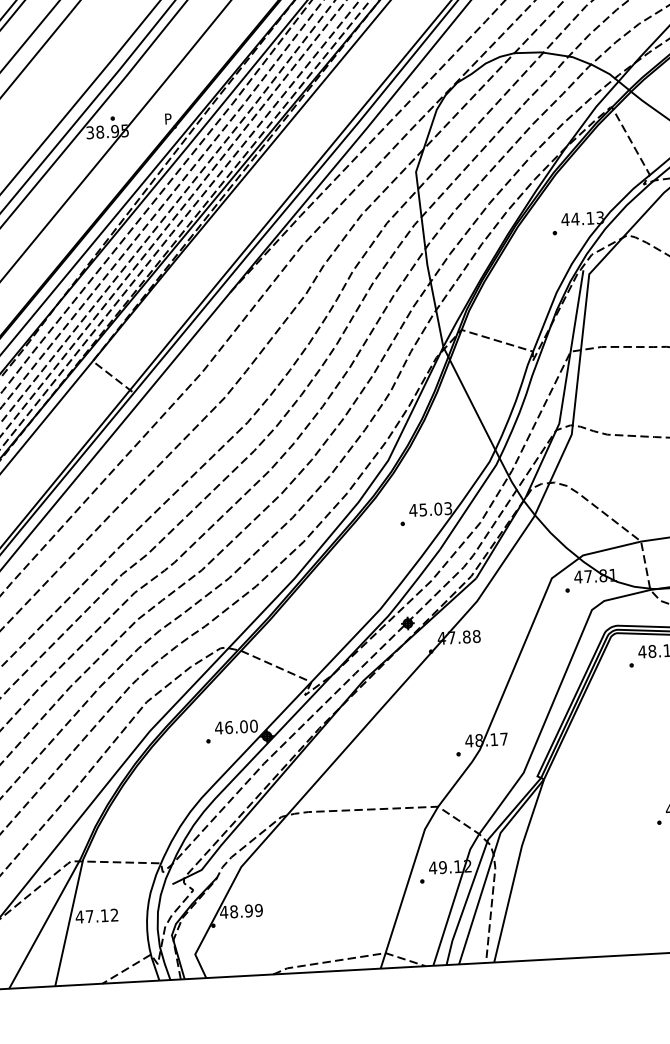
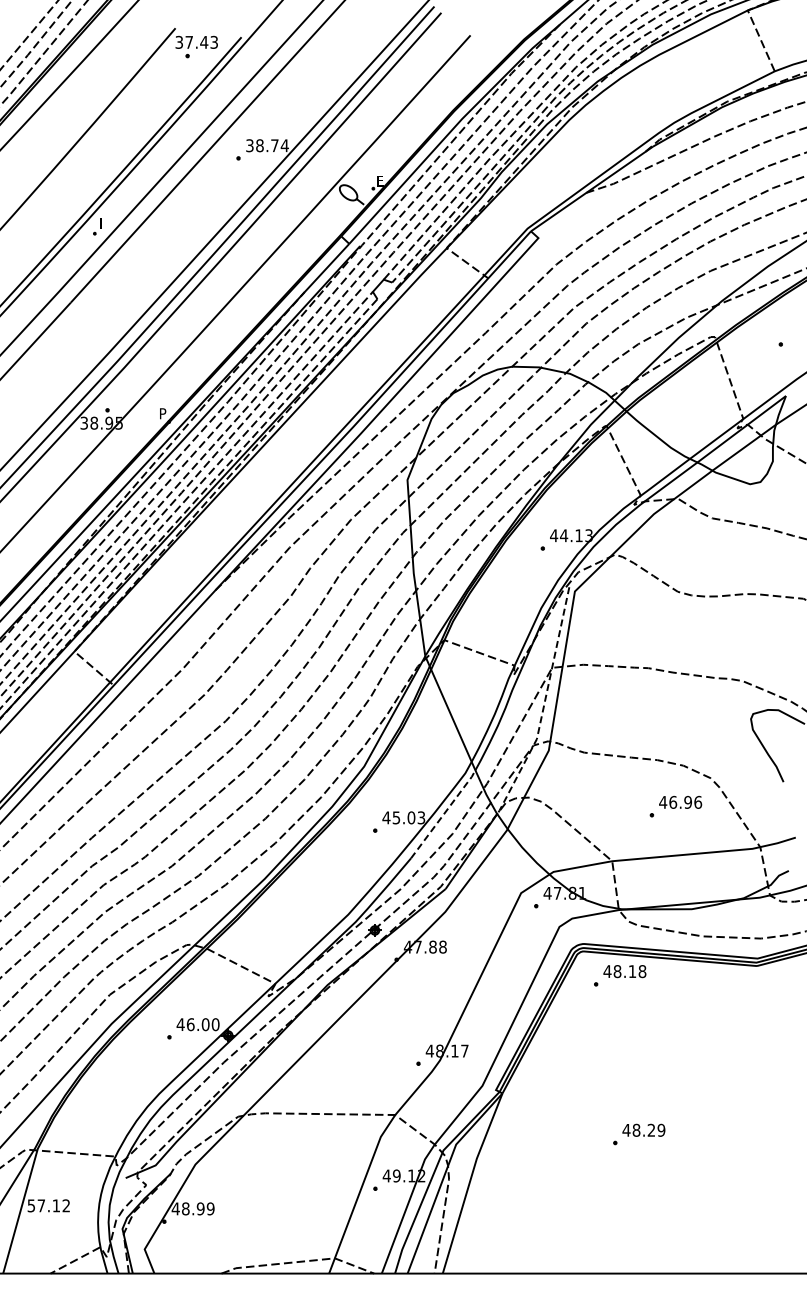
line: (565, 389) -> (544, 705), solid -> dashed
line: (471, 502) -> (444, 813), solid -> dashed
text: (79, 916) -> (31, 1205), 47.12 -> 57.12

